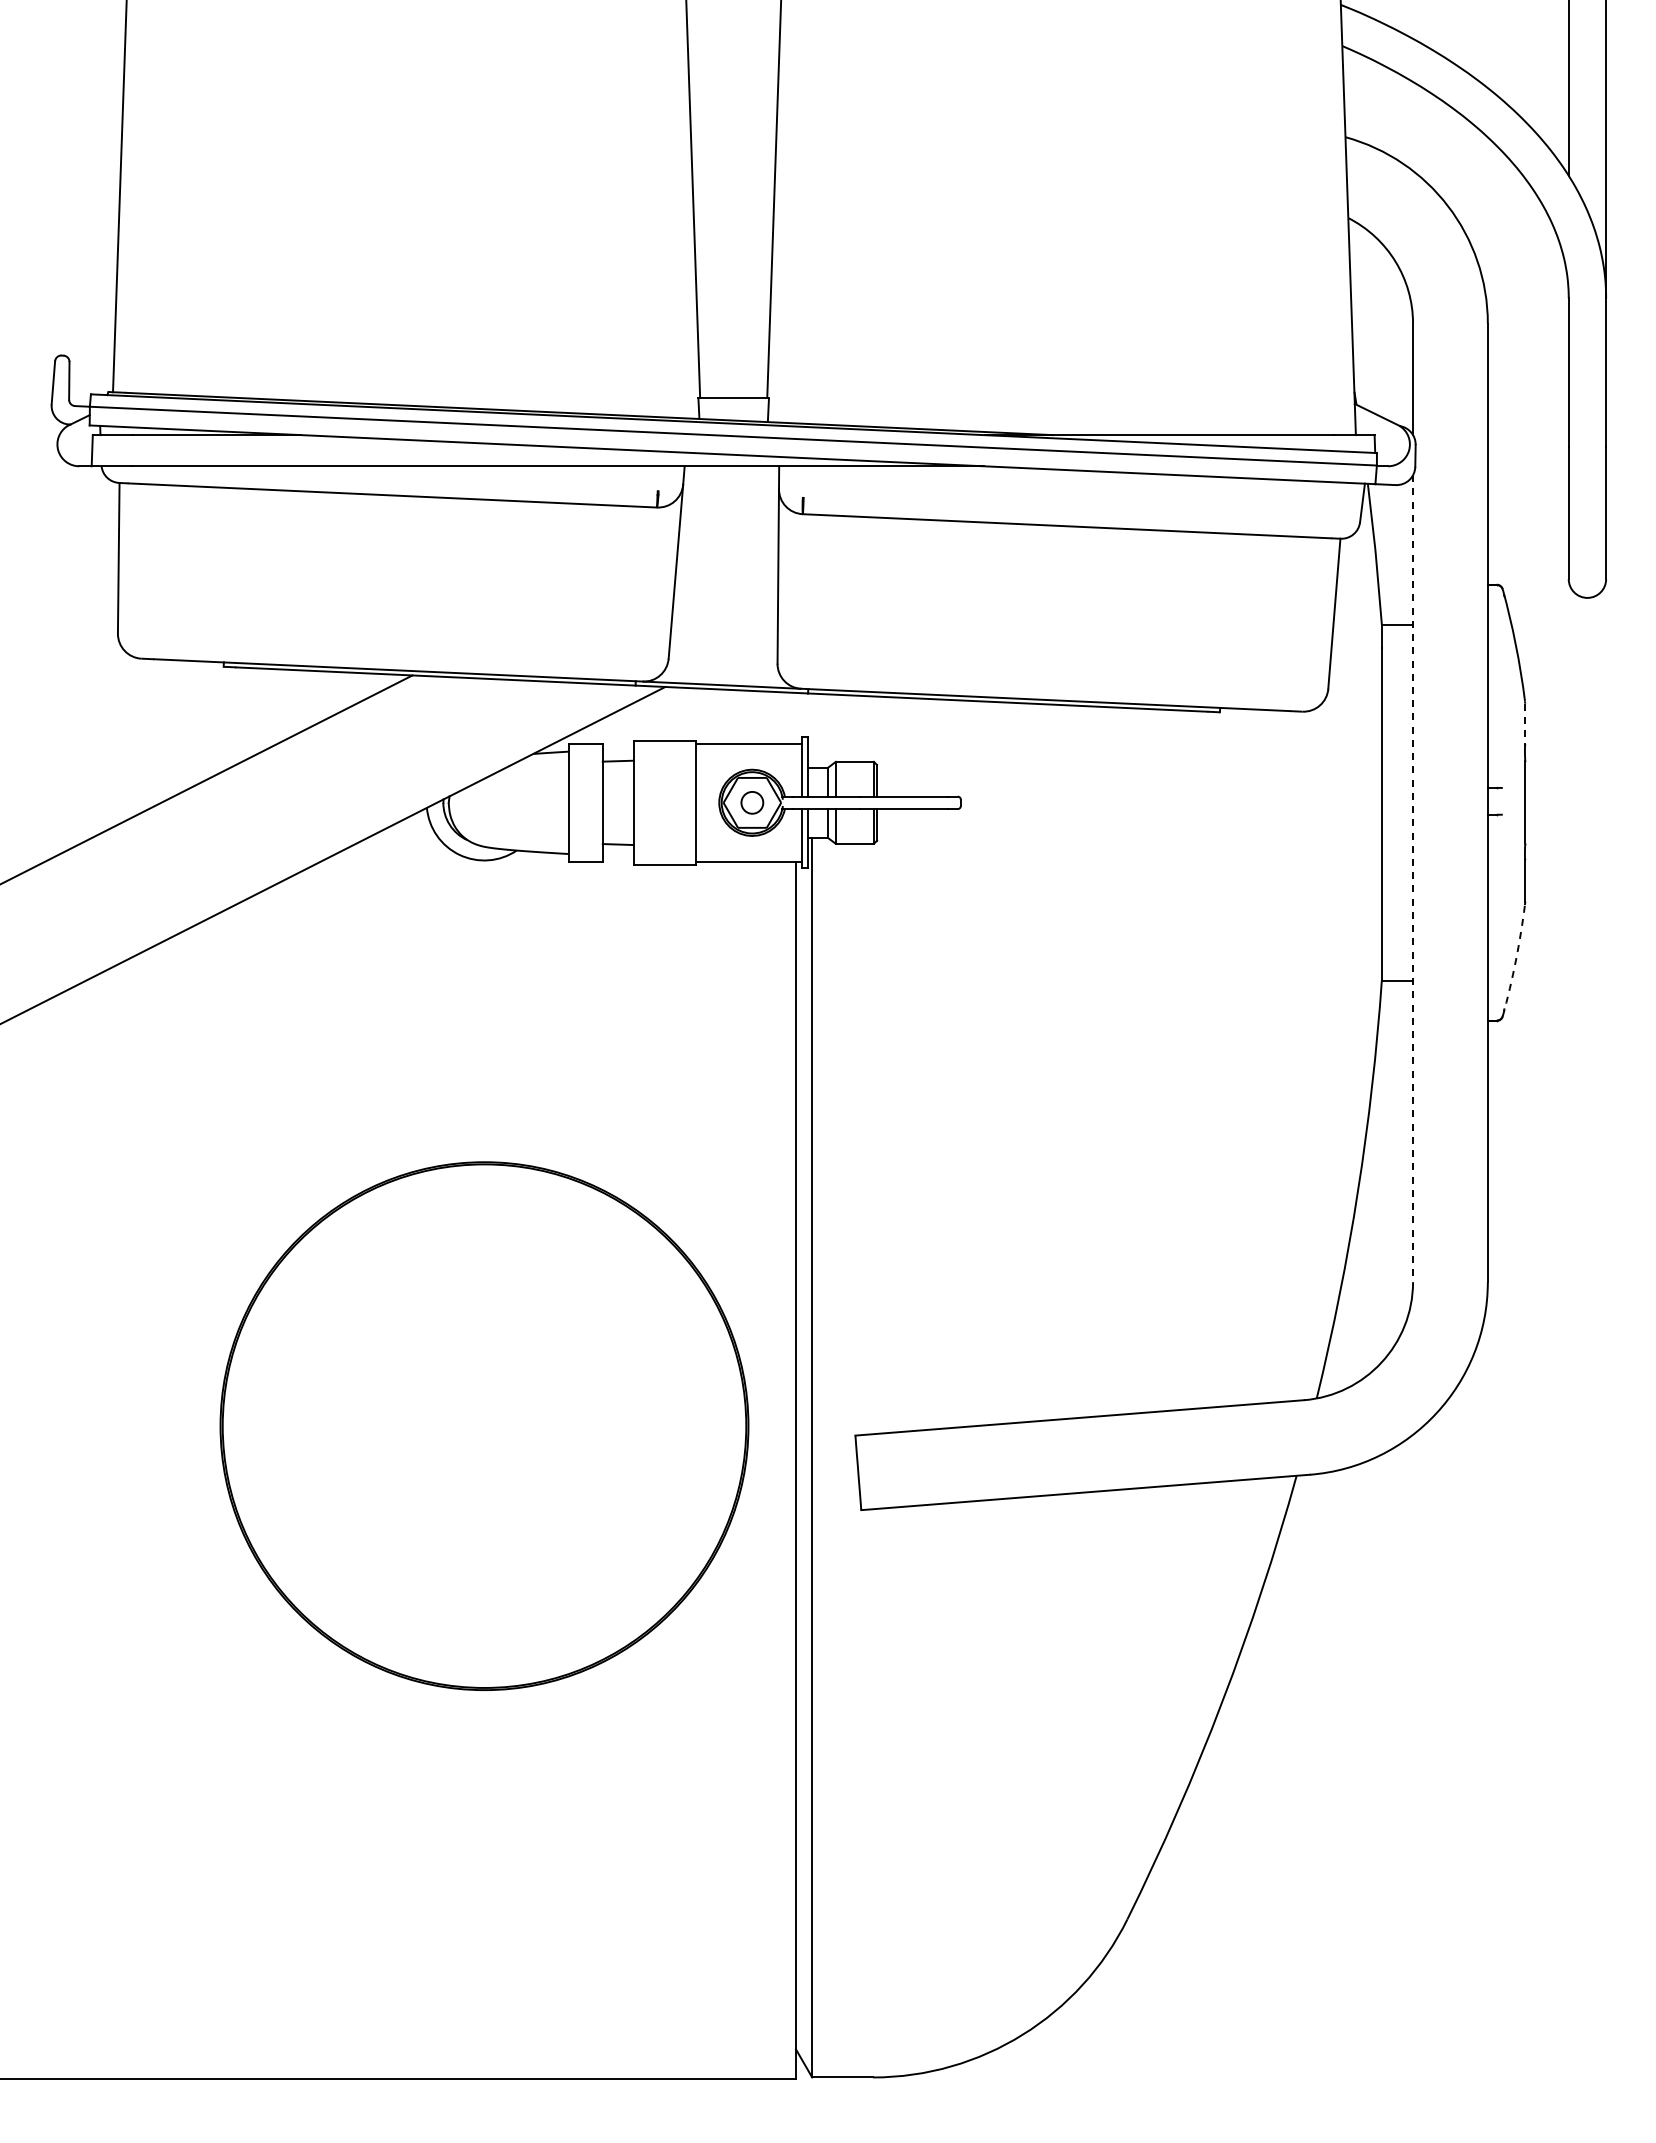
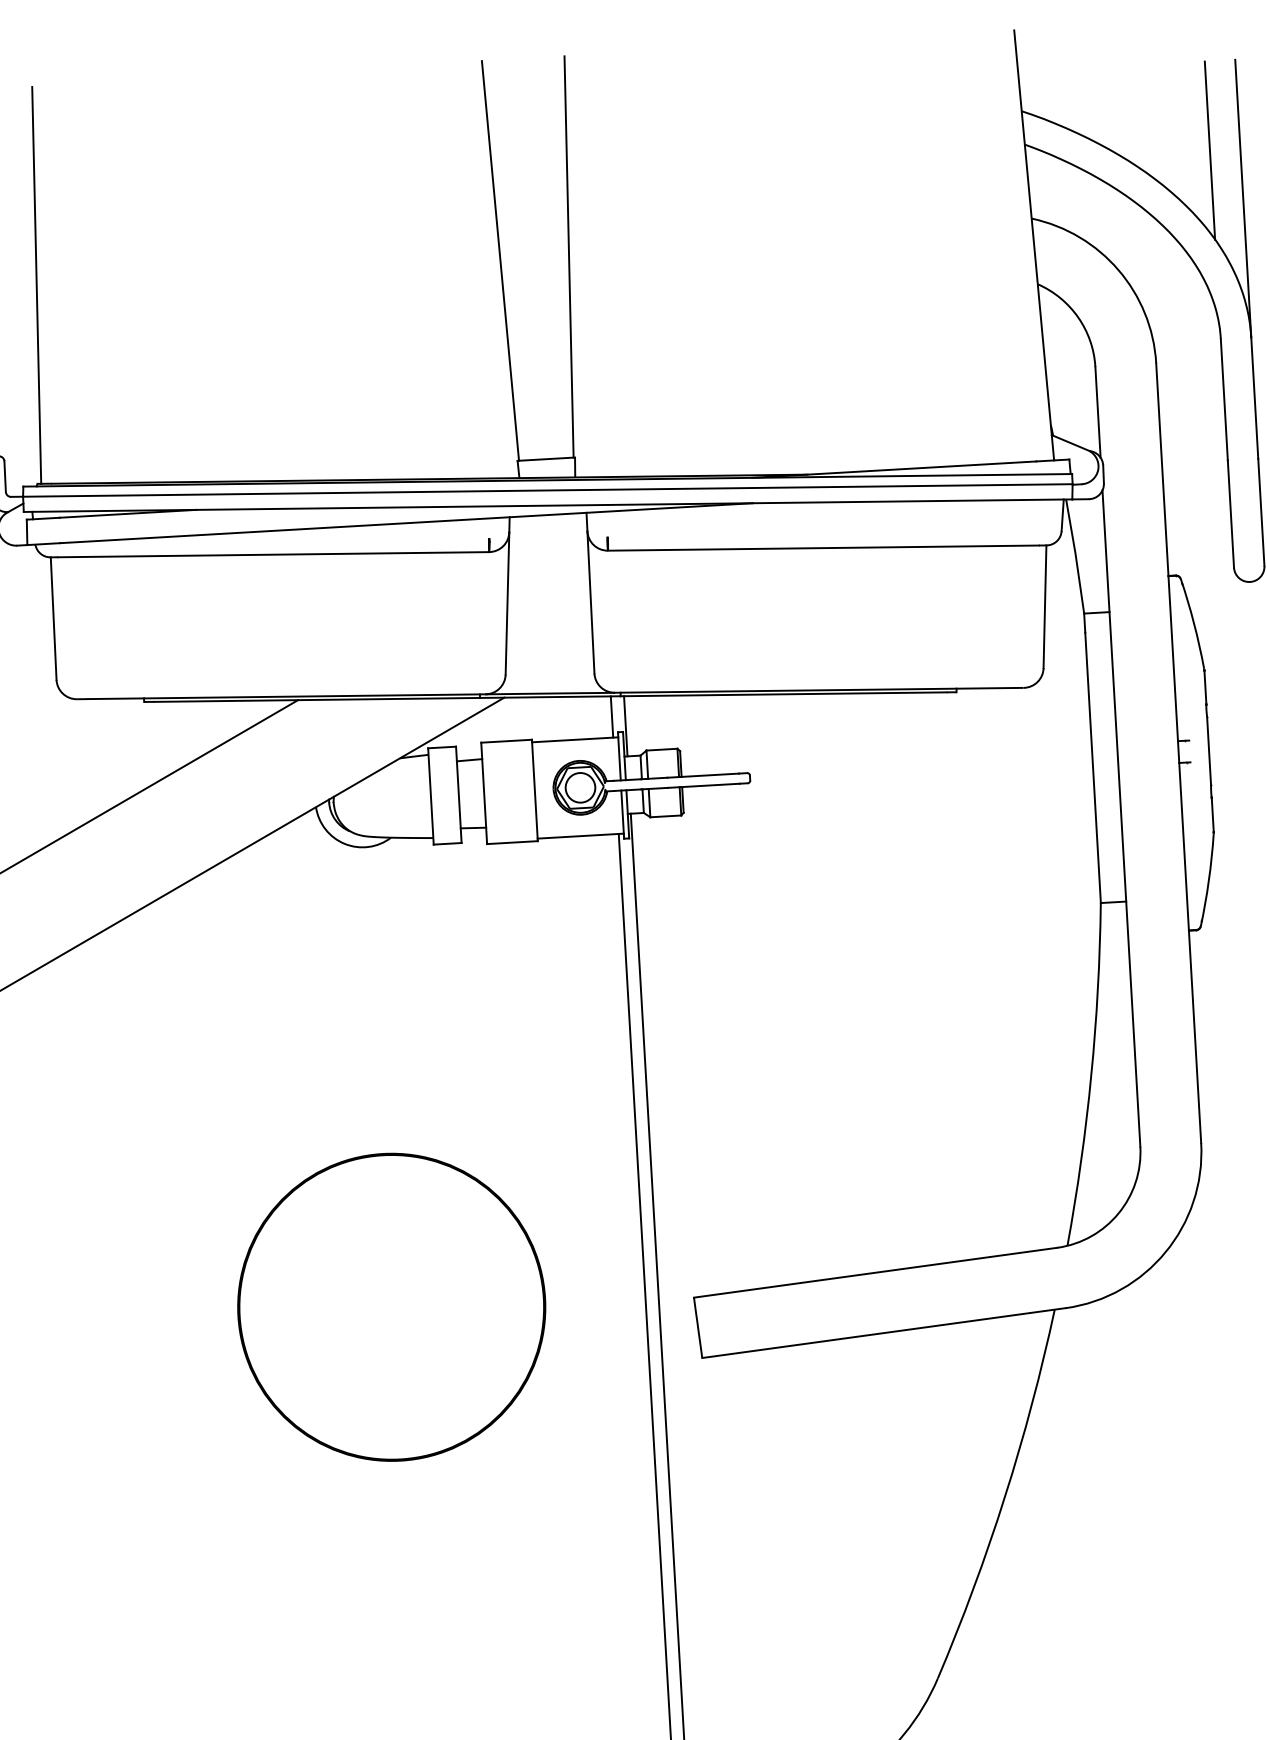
line: (796, 717) -> (612, 716), added
line: (1525, 724) -> (1205, 687), dashed -> solid
line: (812, 730) -> (626, 726), added
circle: (752, 802) -> (580, 787), size x1.67
line: (1413, 879) -> (1121, 819), dashed -> solid
arc: (1515, 961) -> (1208, 881), dashed -> solid
part: (483, 1425) -> (391, 1306), size x0.71

